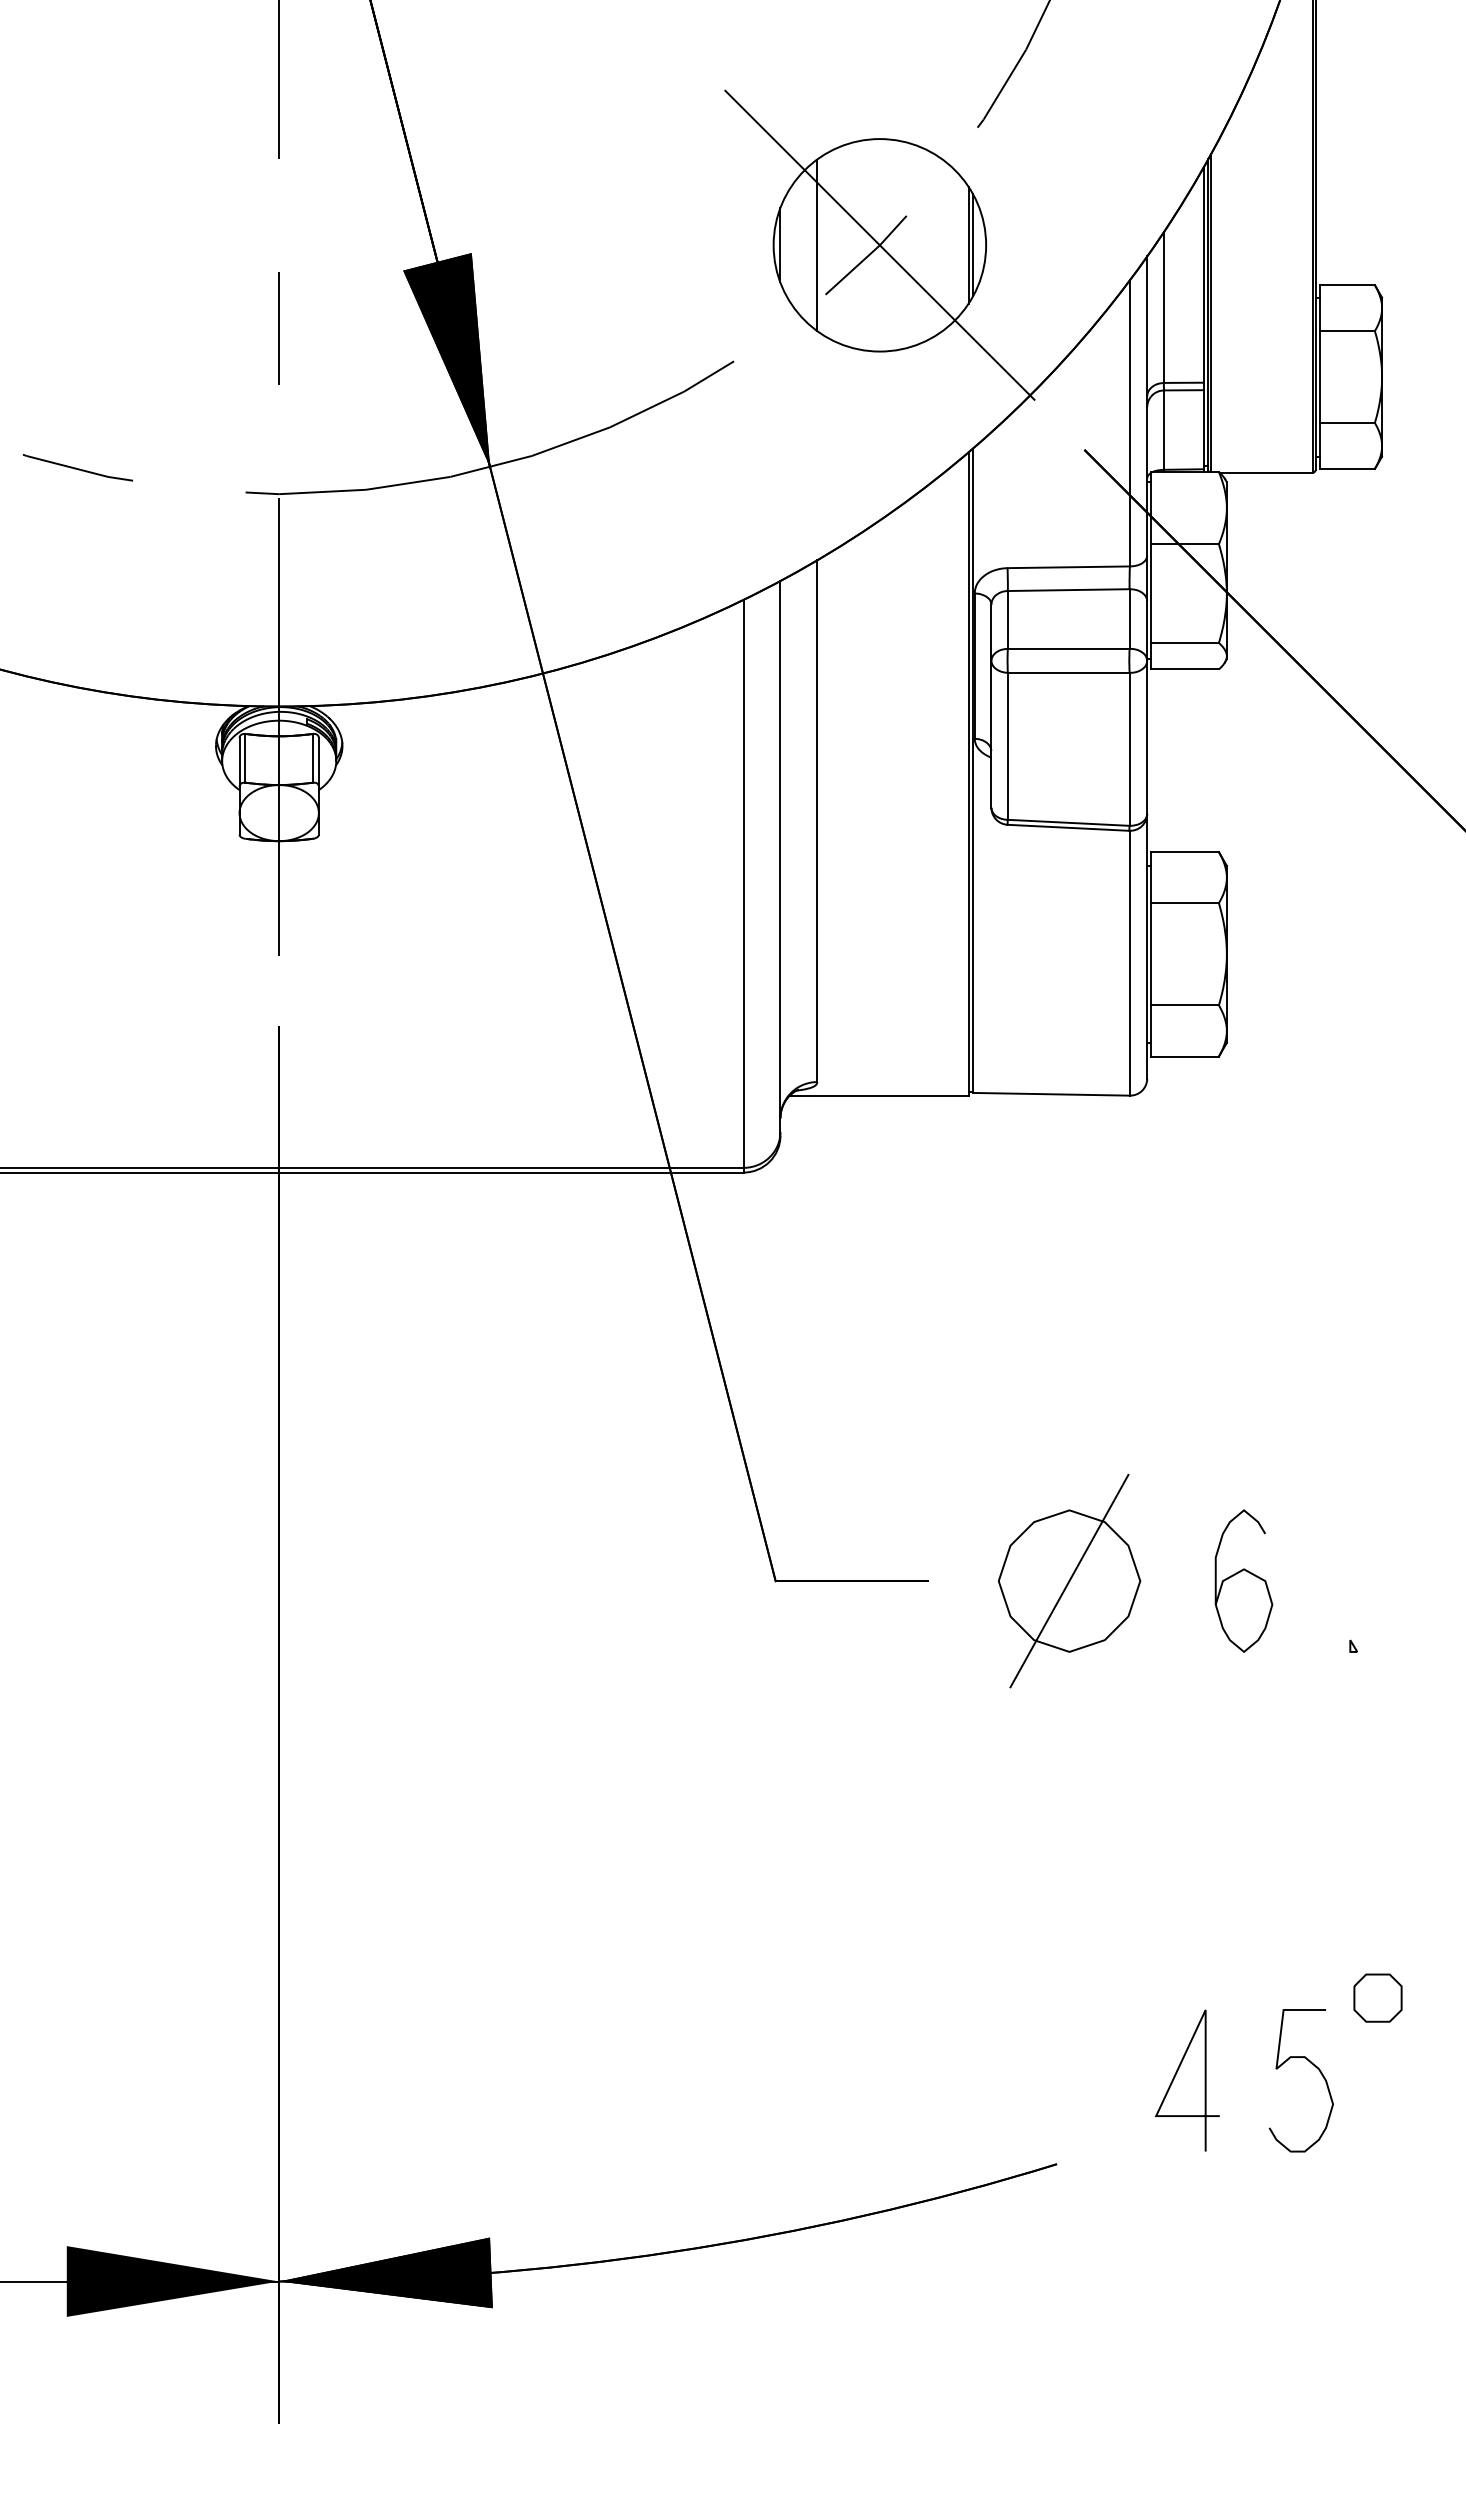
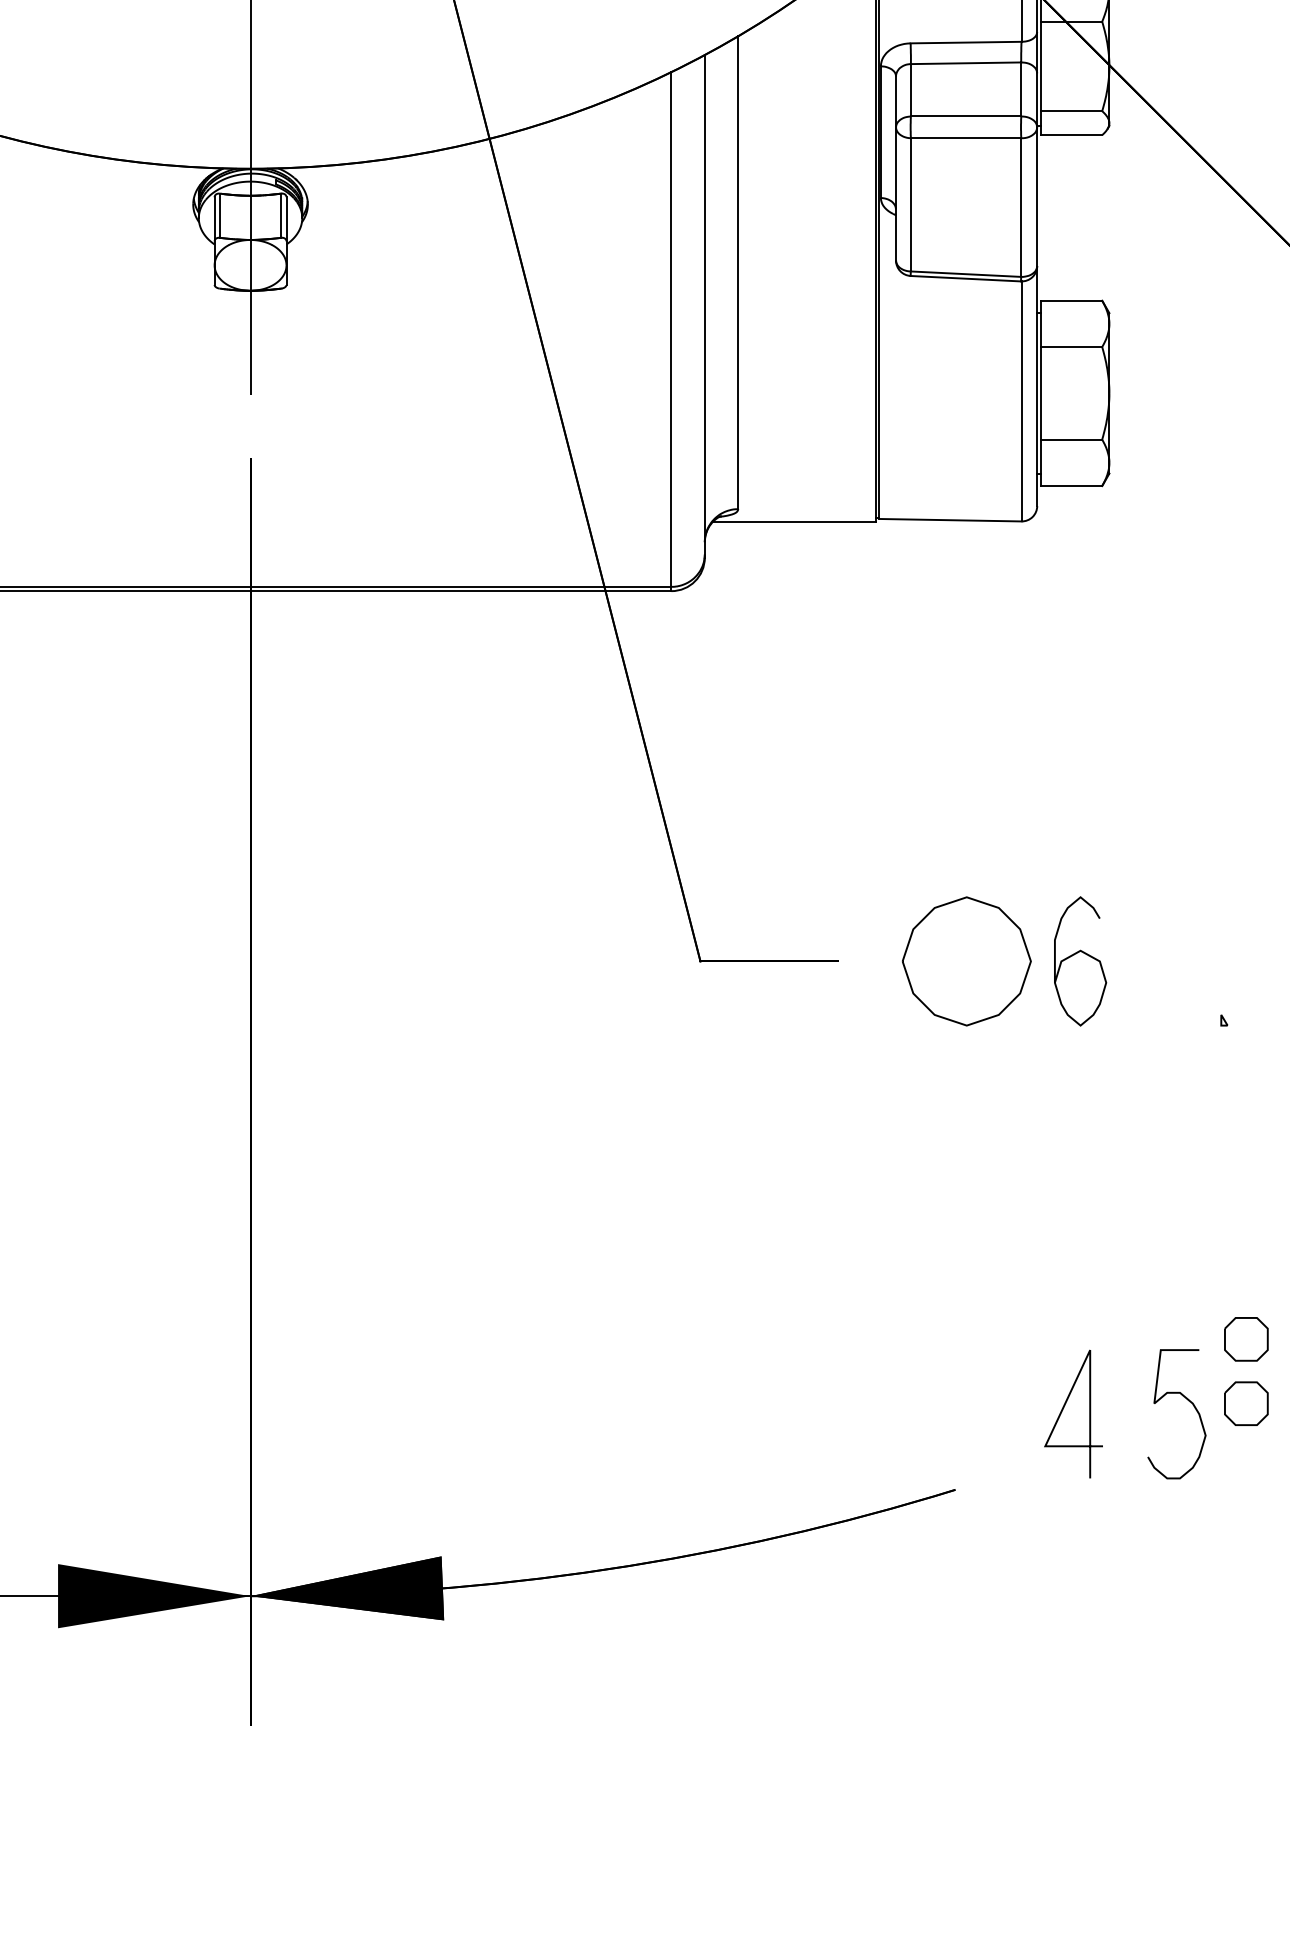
curve: (1237, 1574) -> (1074, 955), moved
line: (1069, 1580) -> (966, 960), removed
part: (1377, 2068) -> (1245, 1403), added

